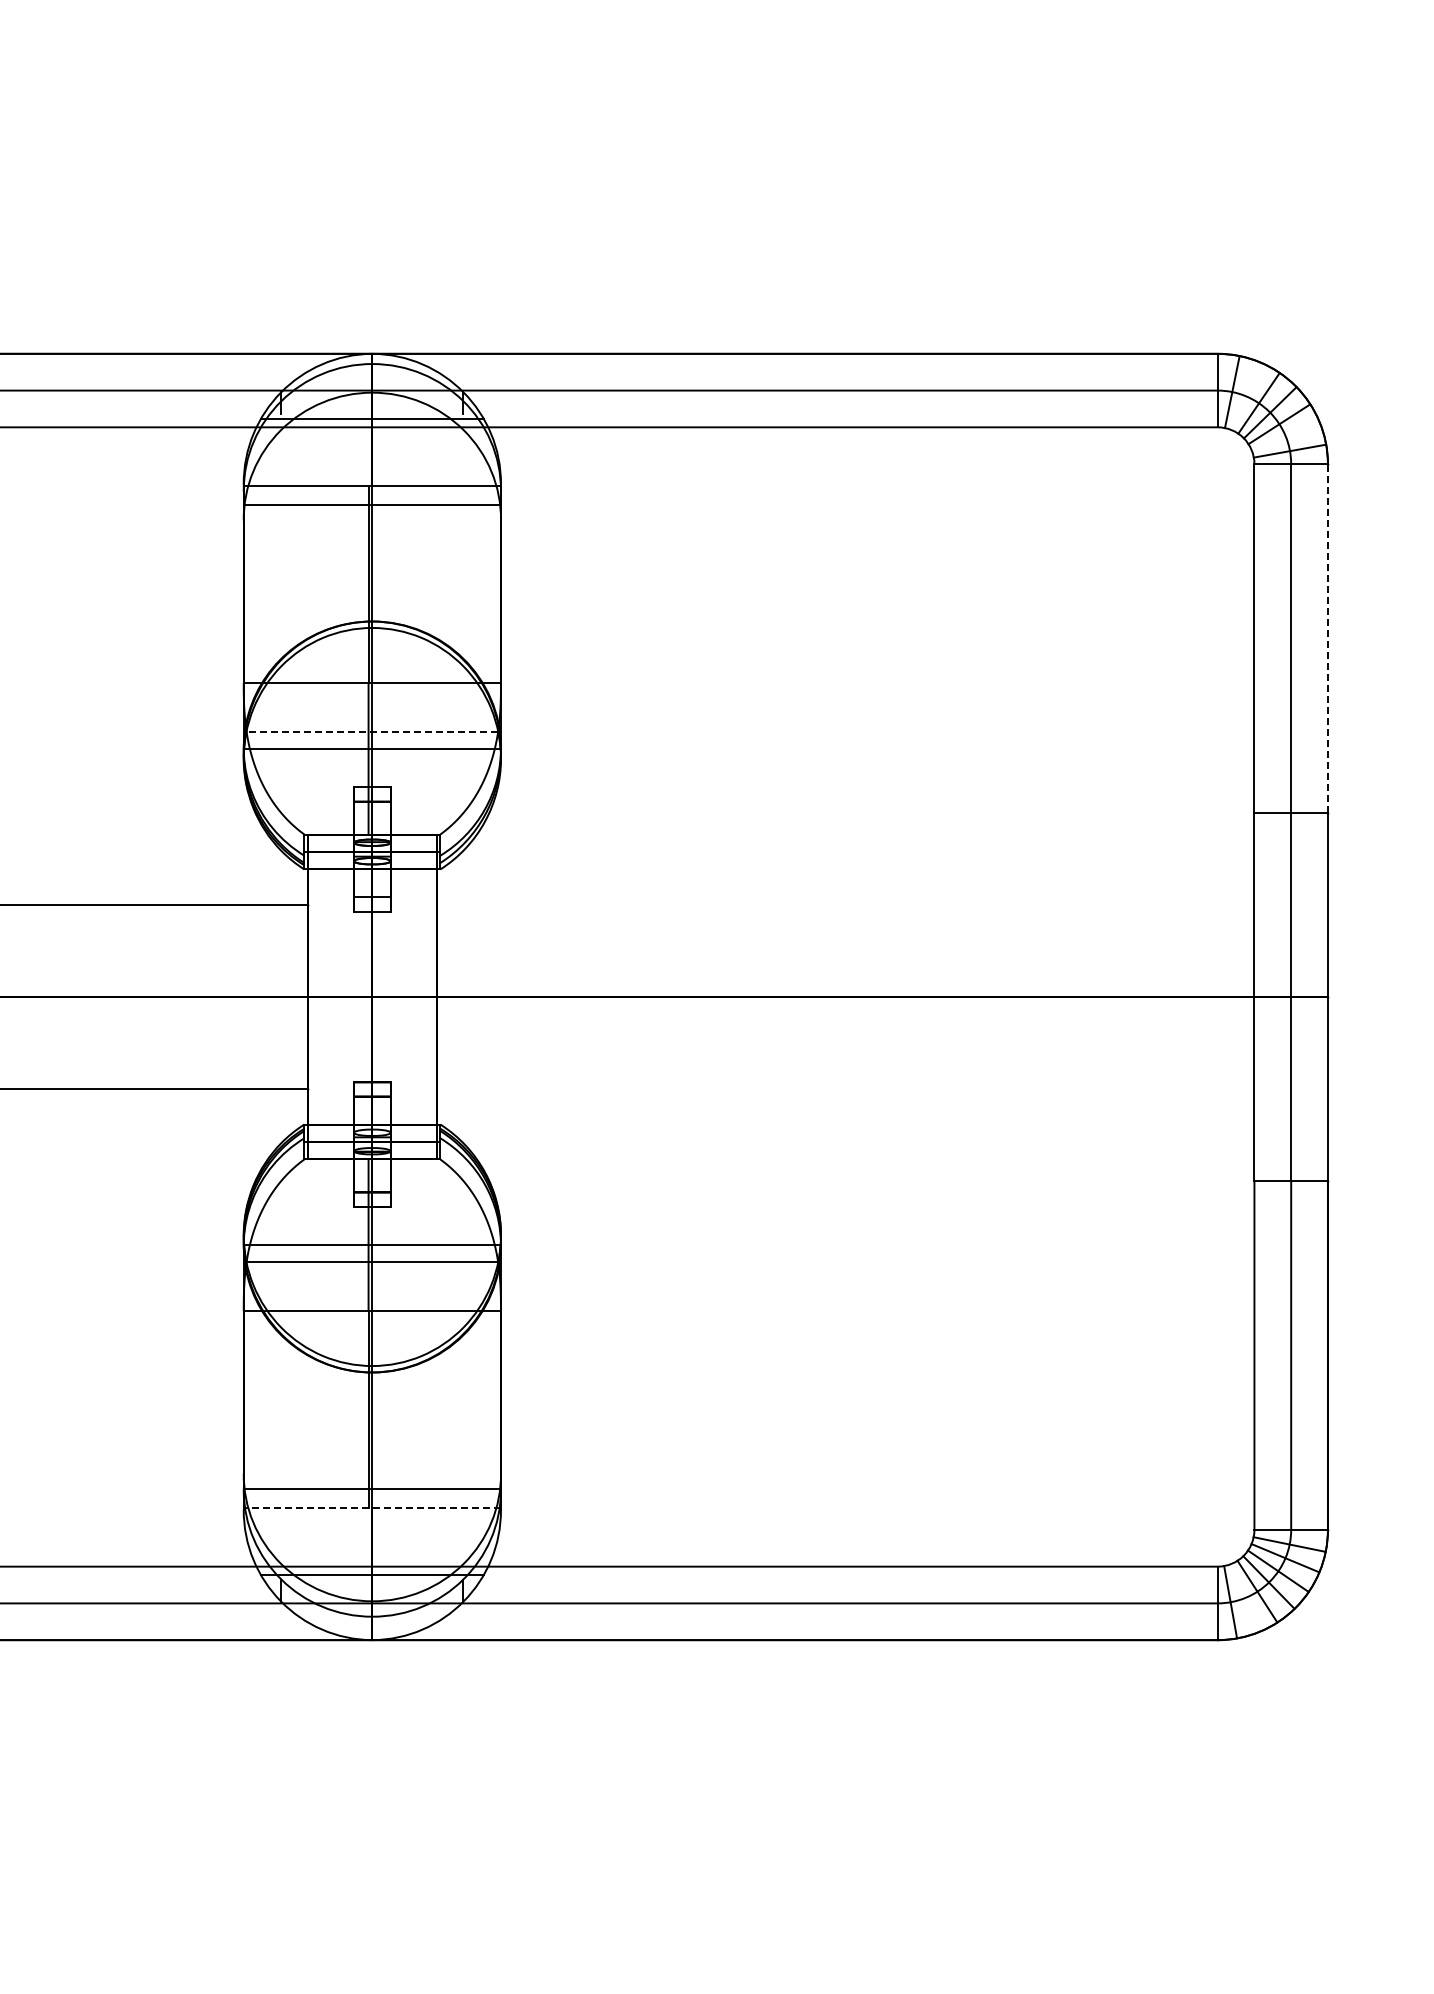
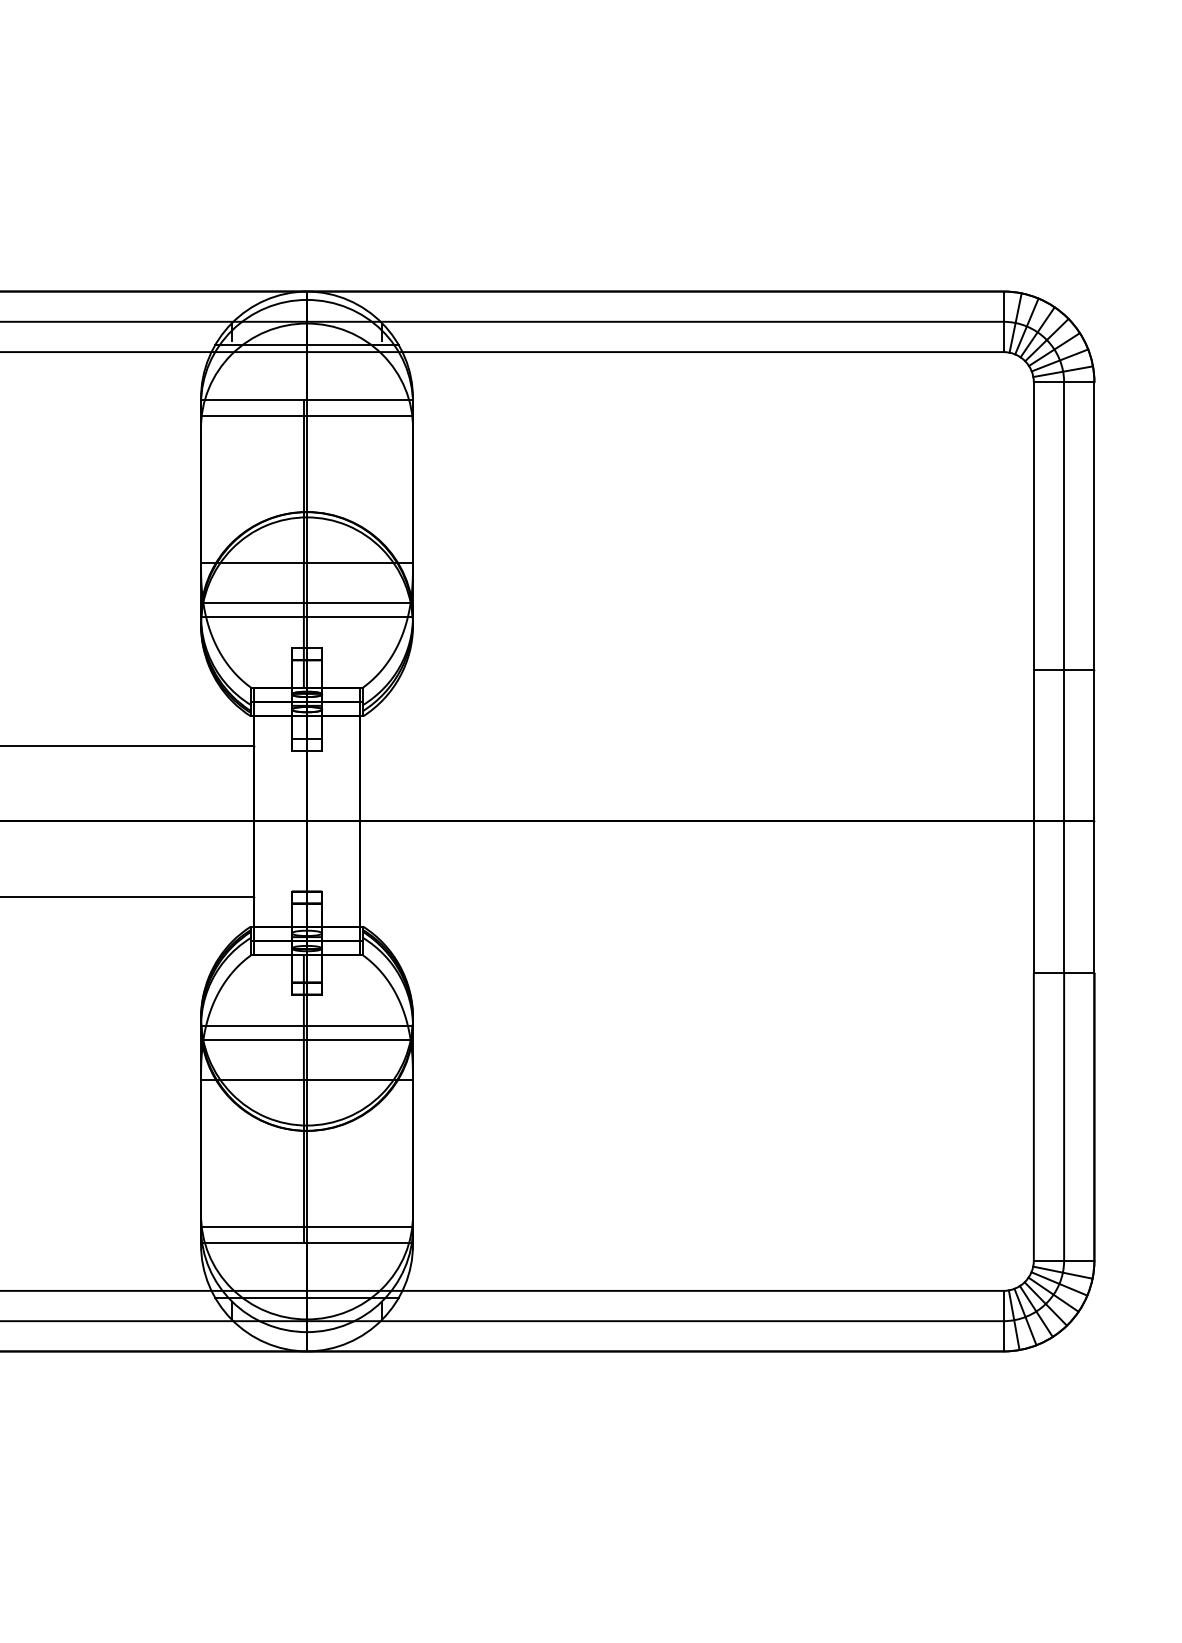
line: (1245, 396) -> (1026, 326), added
line: (1285, 437) -> (1059, 360), added
line: (1327, 638) -> (1094, 526), dashed -> solid
line: (372, 731) -> (307, 602), dashed -> solid
line: (372, 1508) -> (307, 1242), dashed -> solid
line: (1243, 1598) -> (1024, 1317), added

